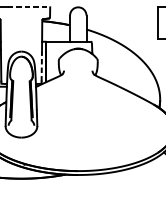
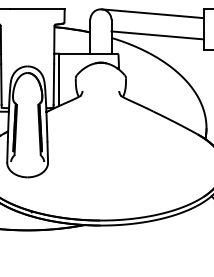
line: (29, 7) -> (37, 9), dashed -> solid
line: (118, 10) -> (152, 13), added
line: (122, 27) -> (157, 35), added
line: (41, 65) -> (53, 84), dashed -> solid

